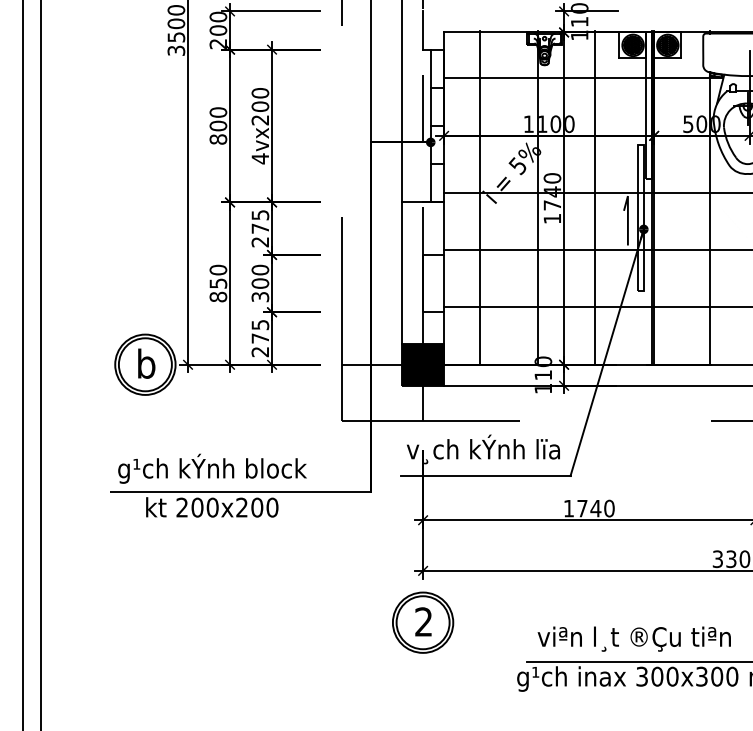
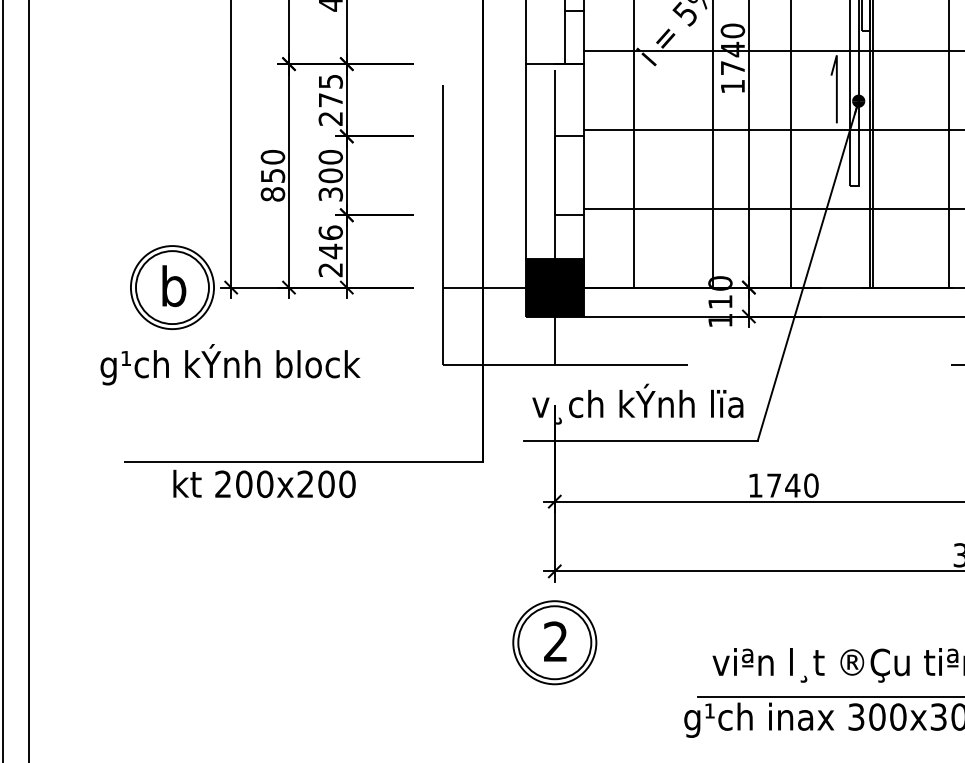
text: (260, 331) -> (330, 241), 275 -> 246
text: (212, 468) -> (230, 364), moved

